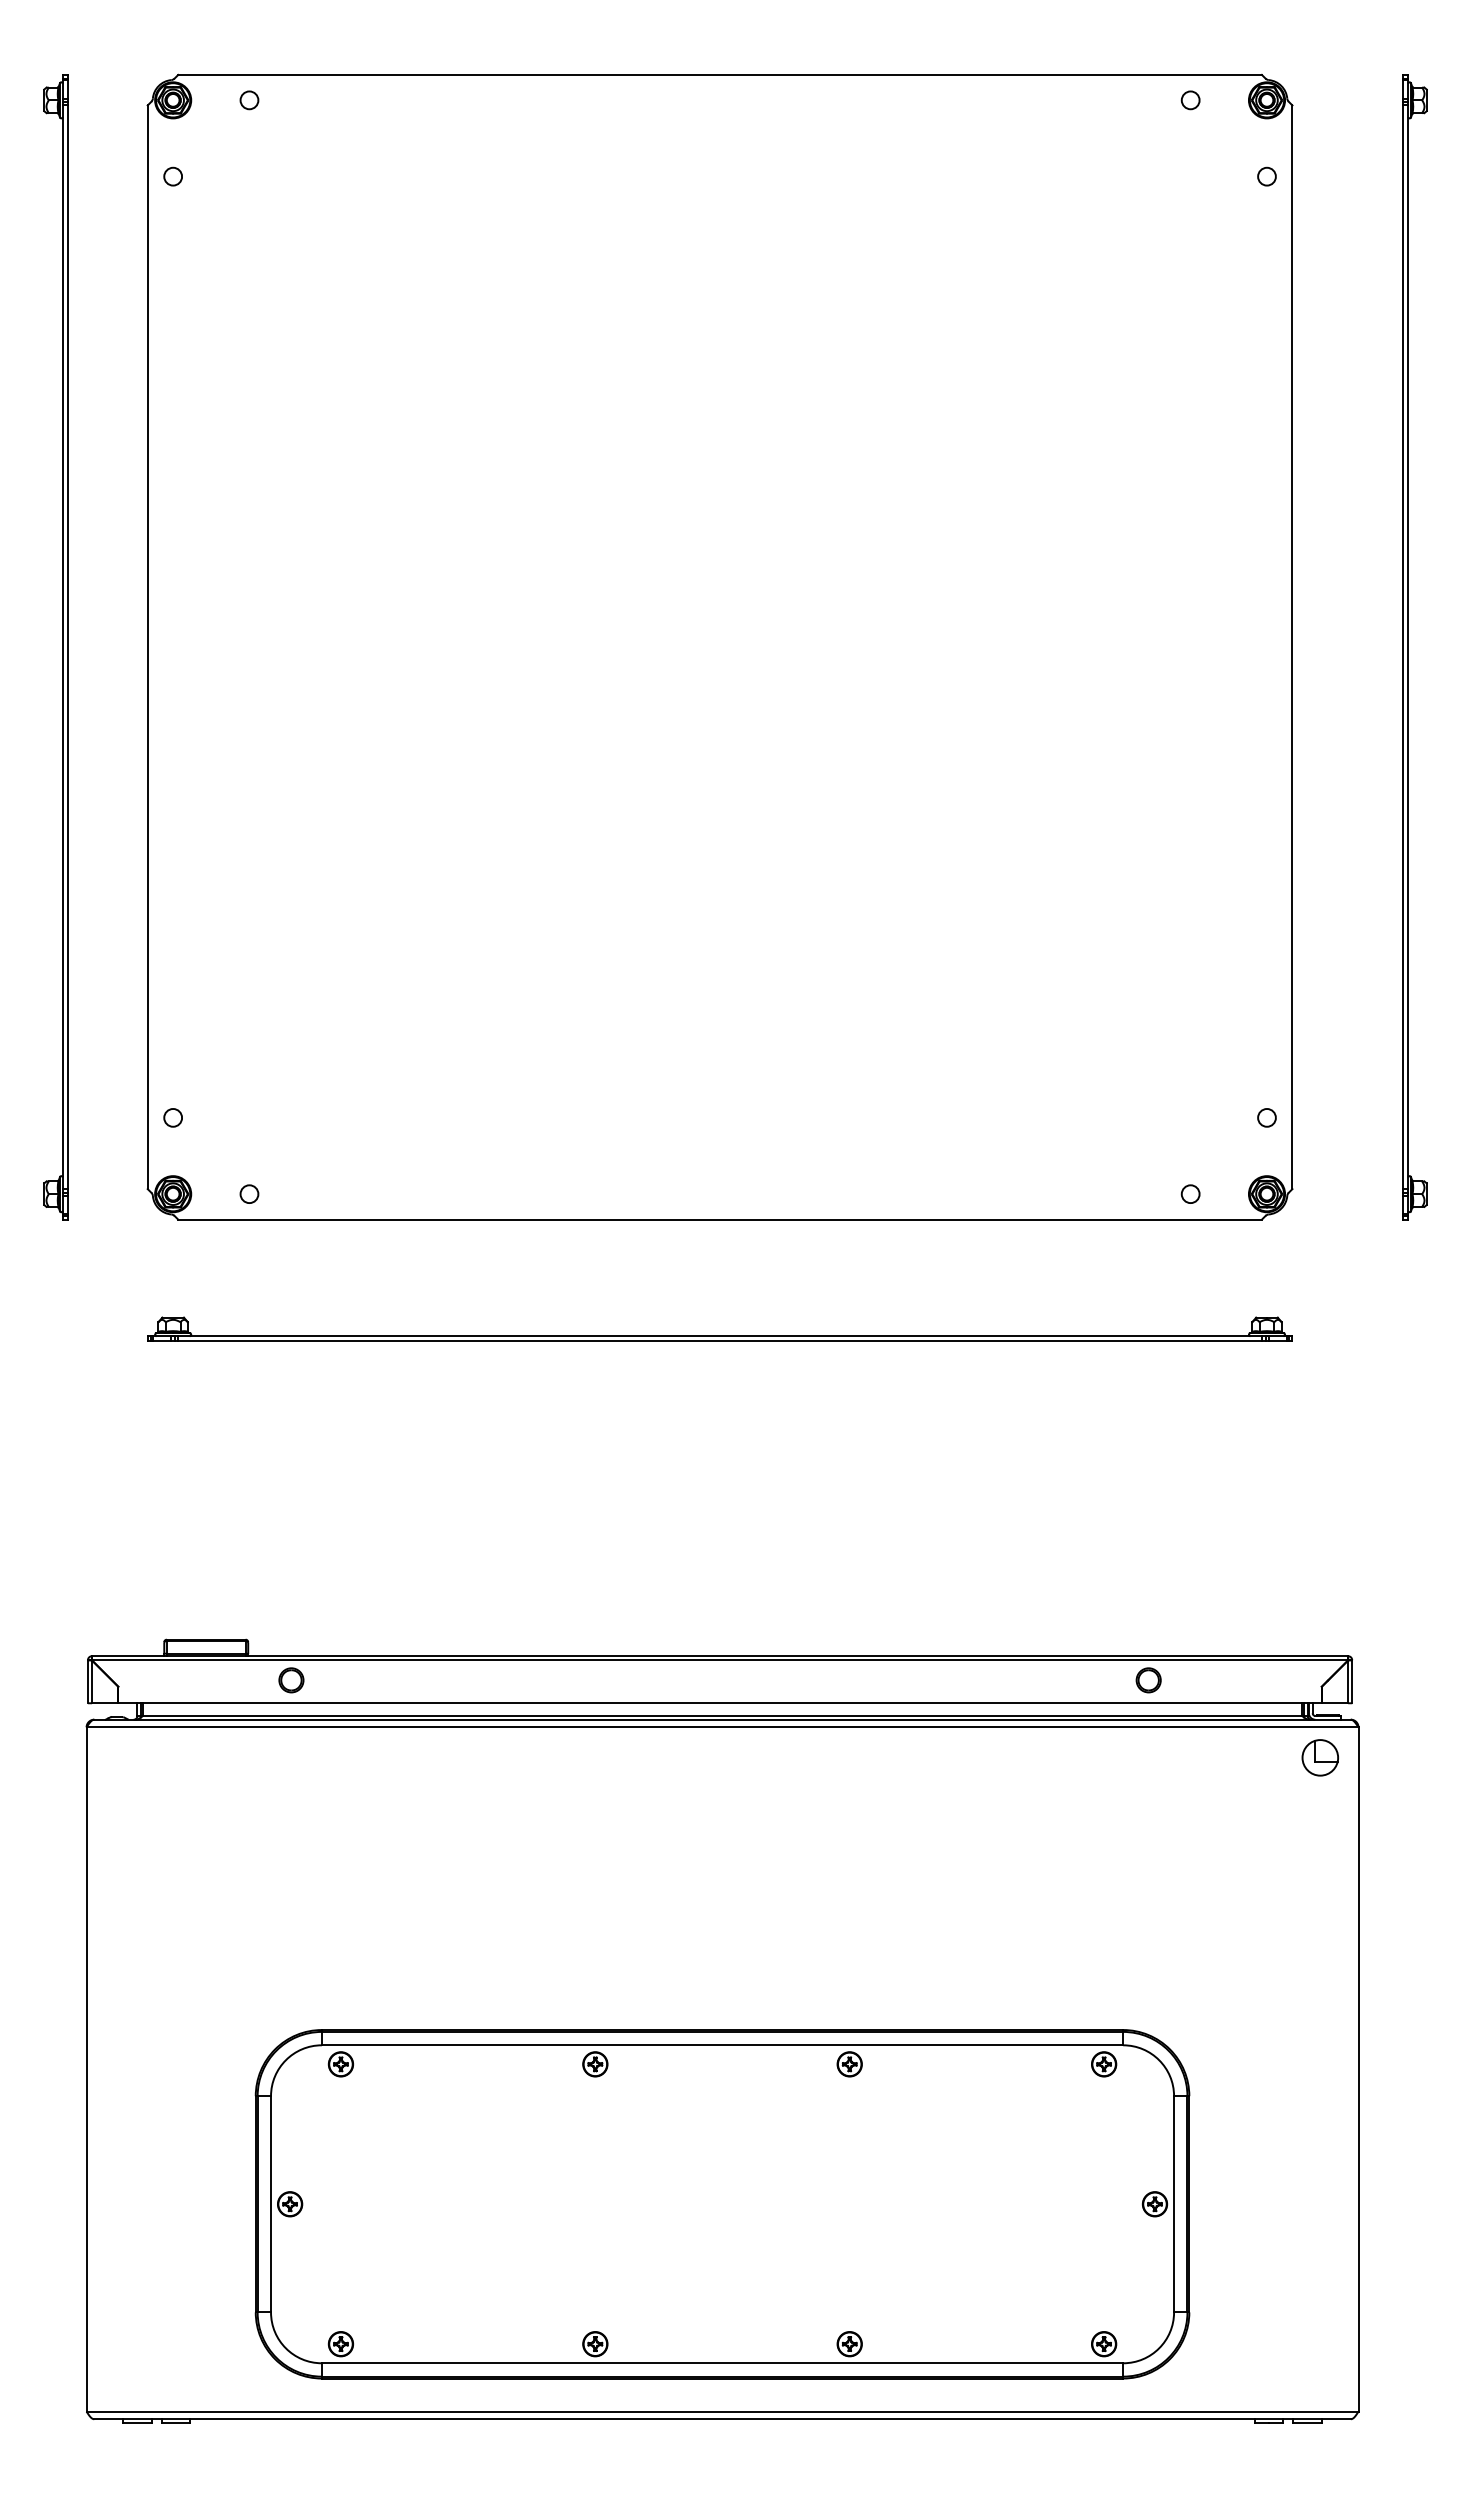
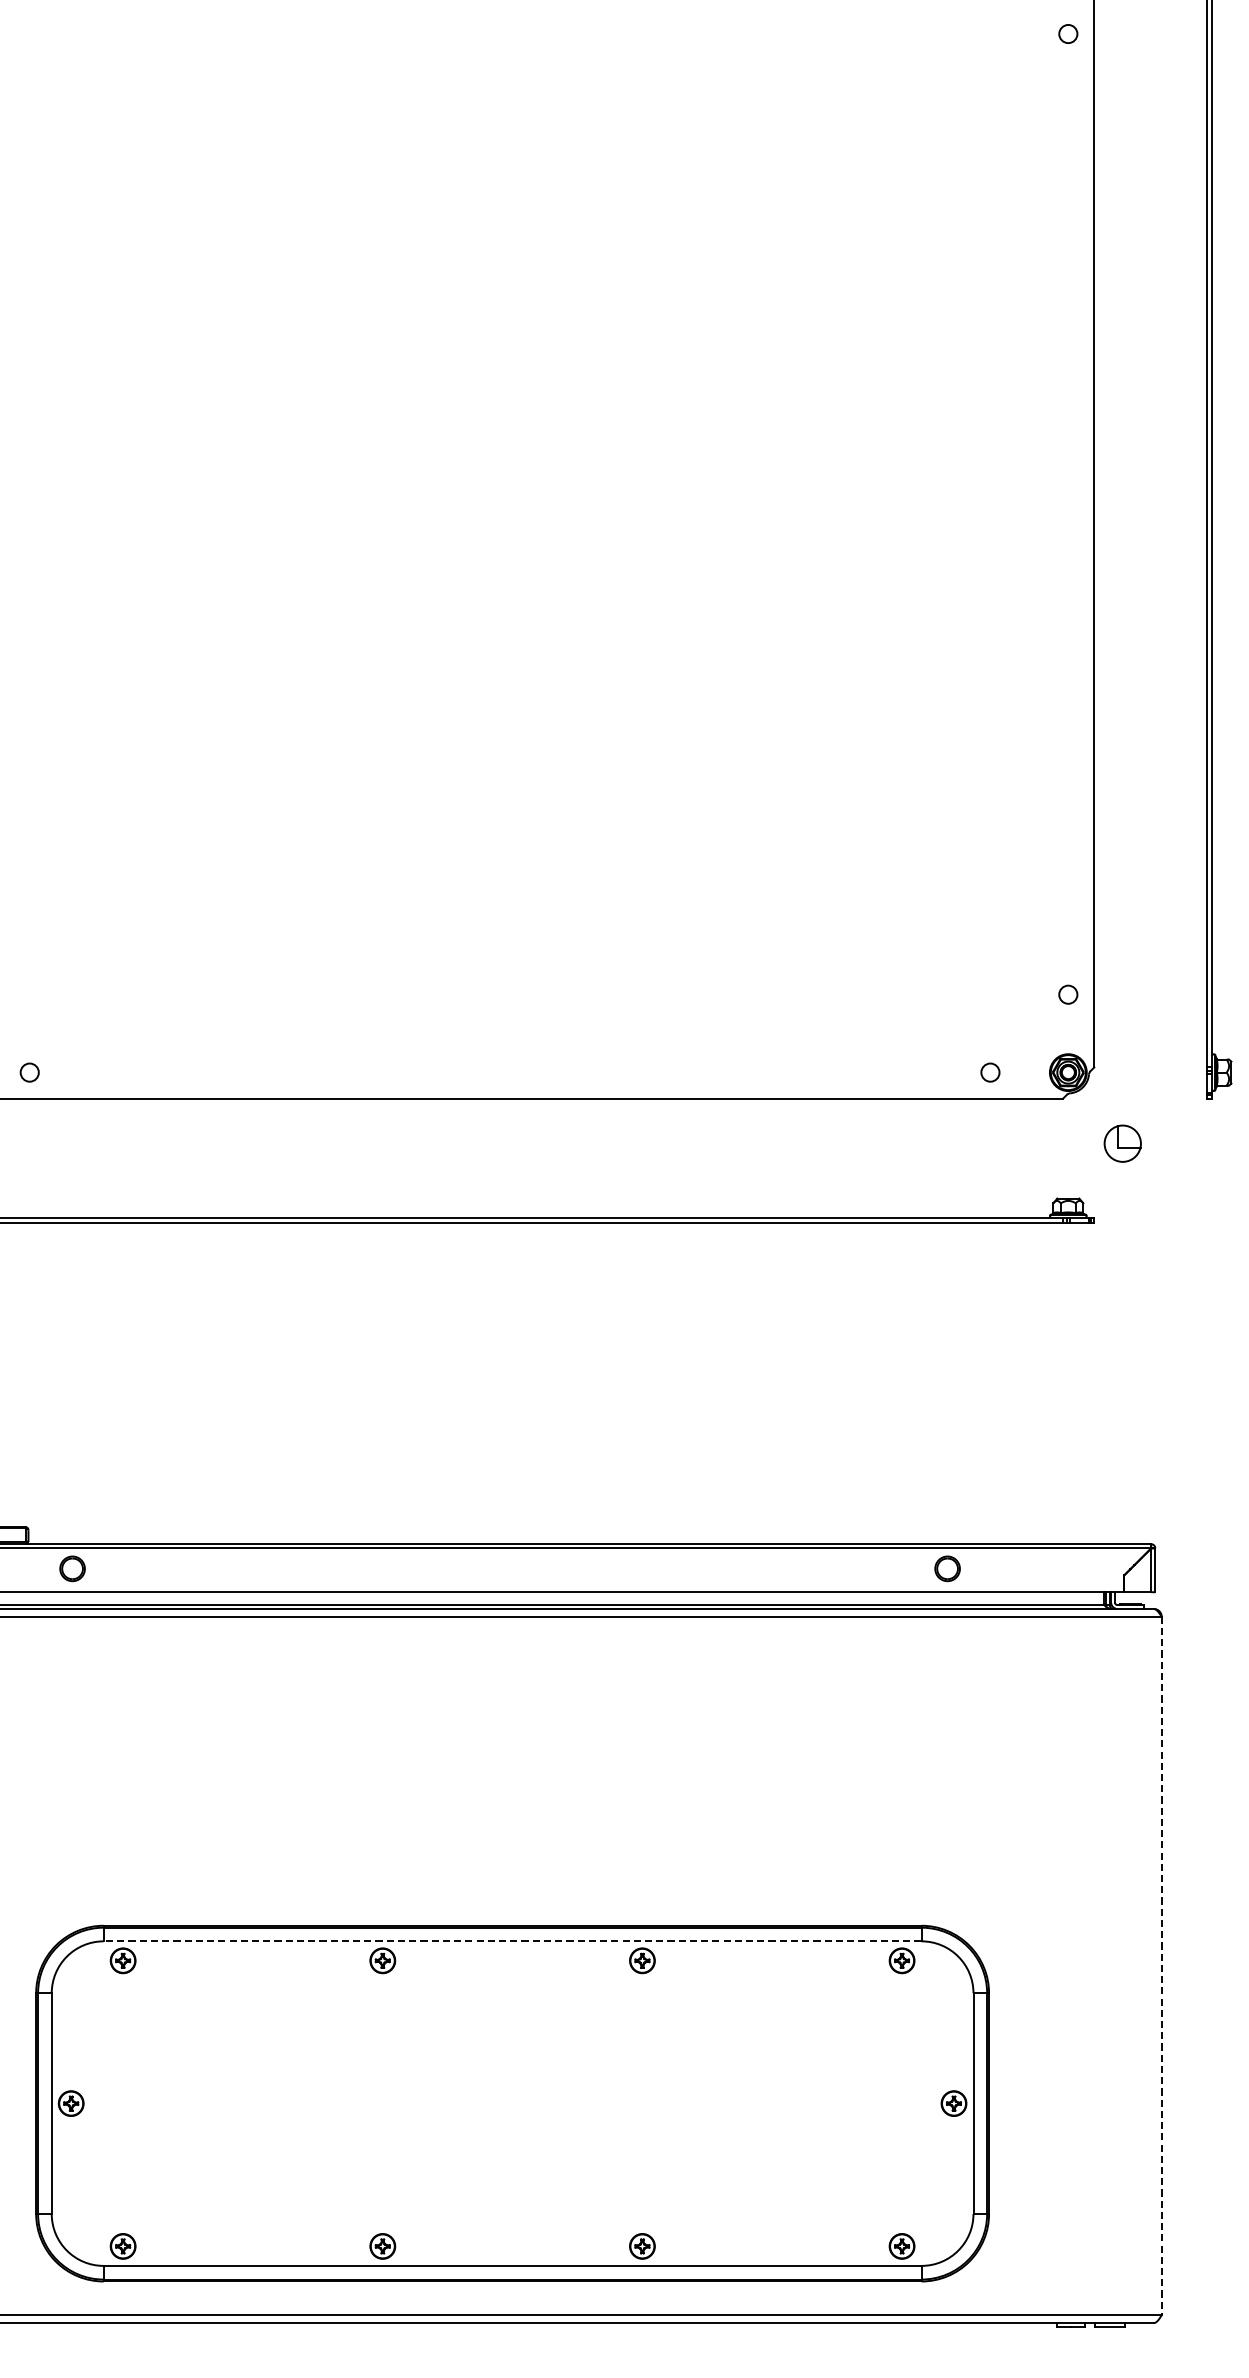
part: (1319, 1757) -> (1121, 1143), moved
line: (722, 2045) -> (512, 1941), solid -> dashed
line: (1358, 2069) -> (1161, 1966), solid -> dashed

